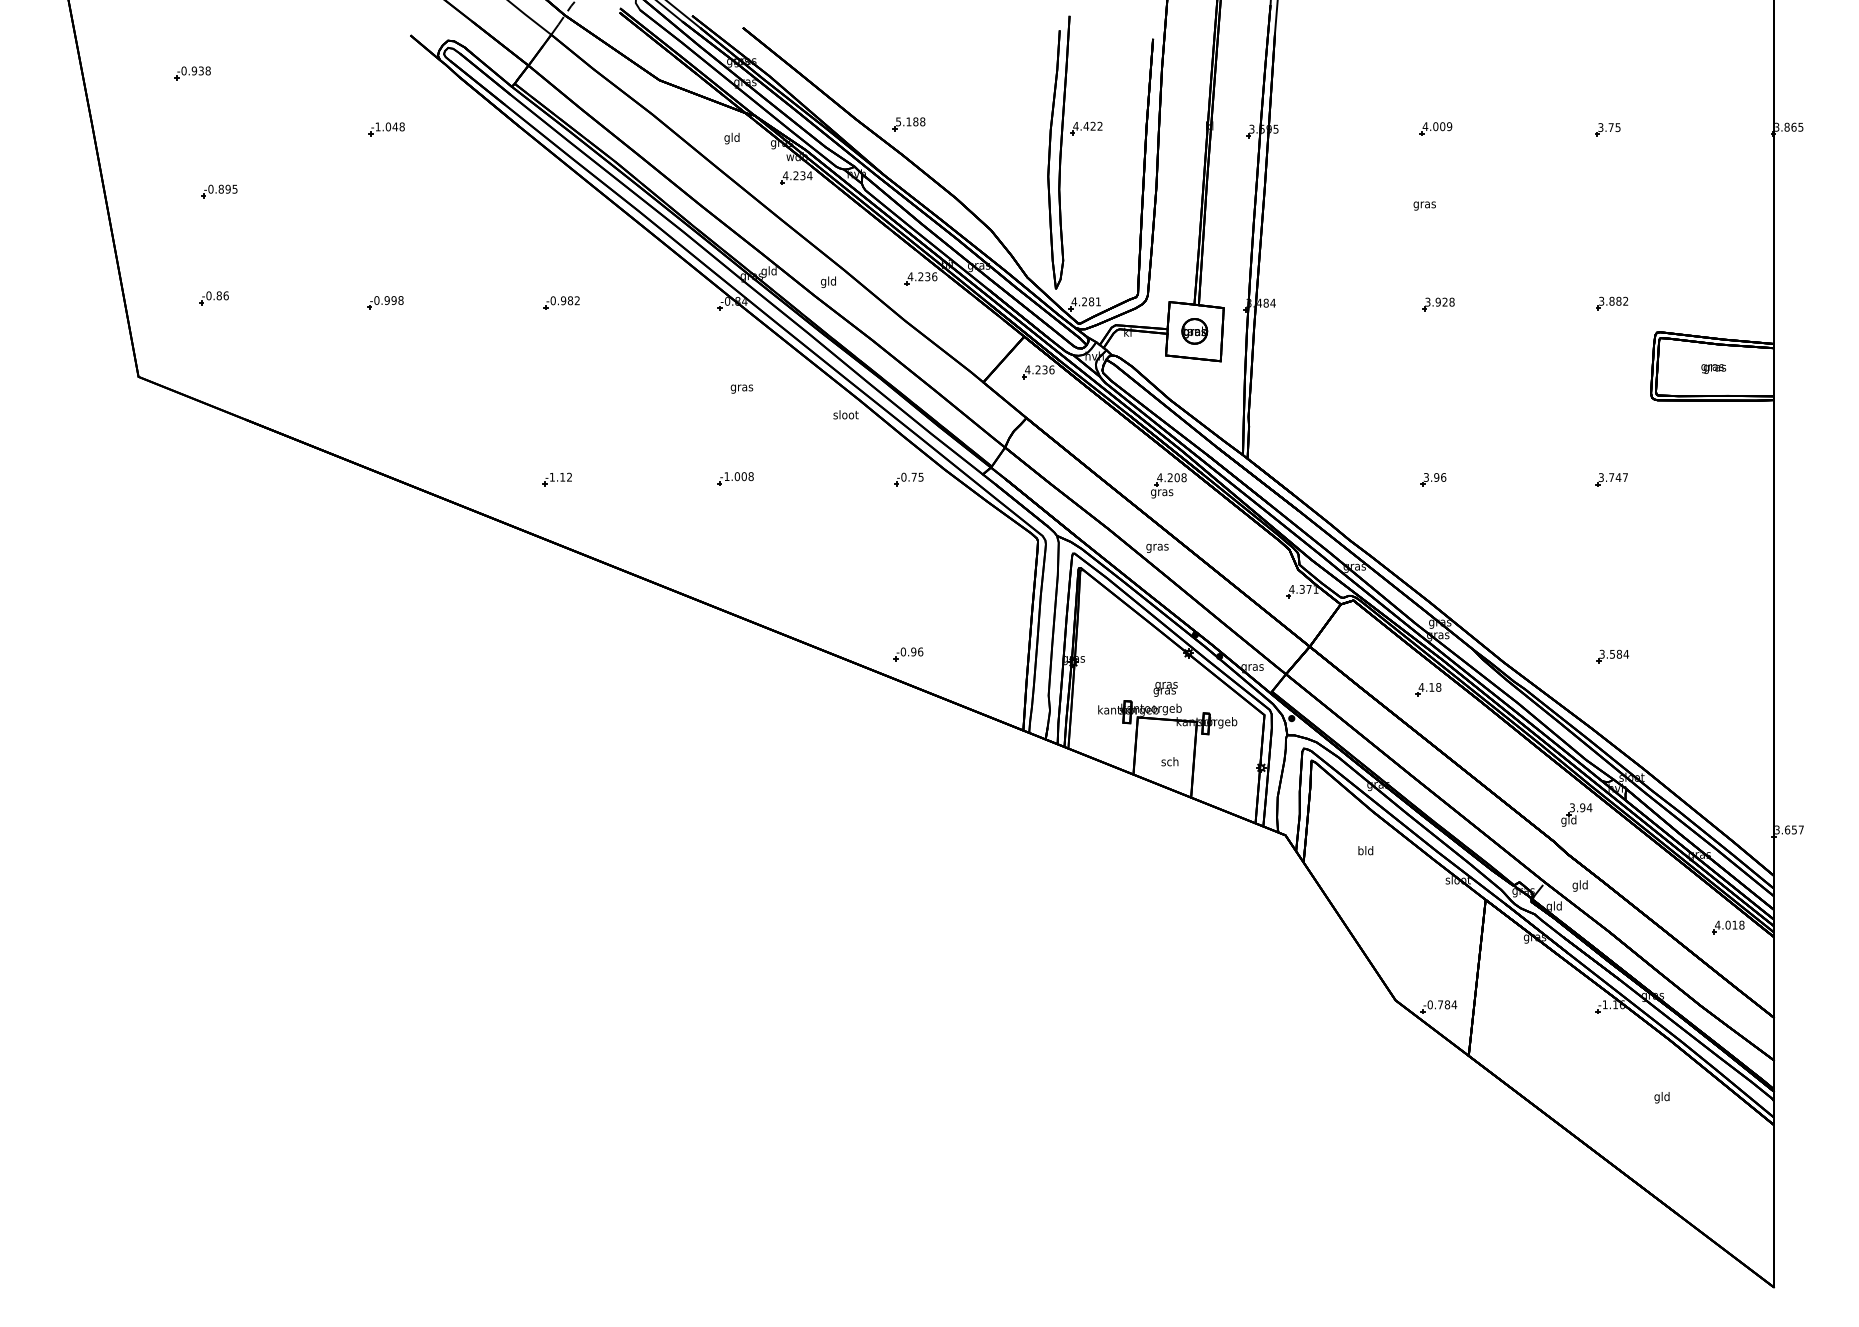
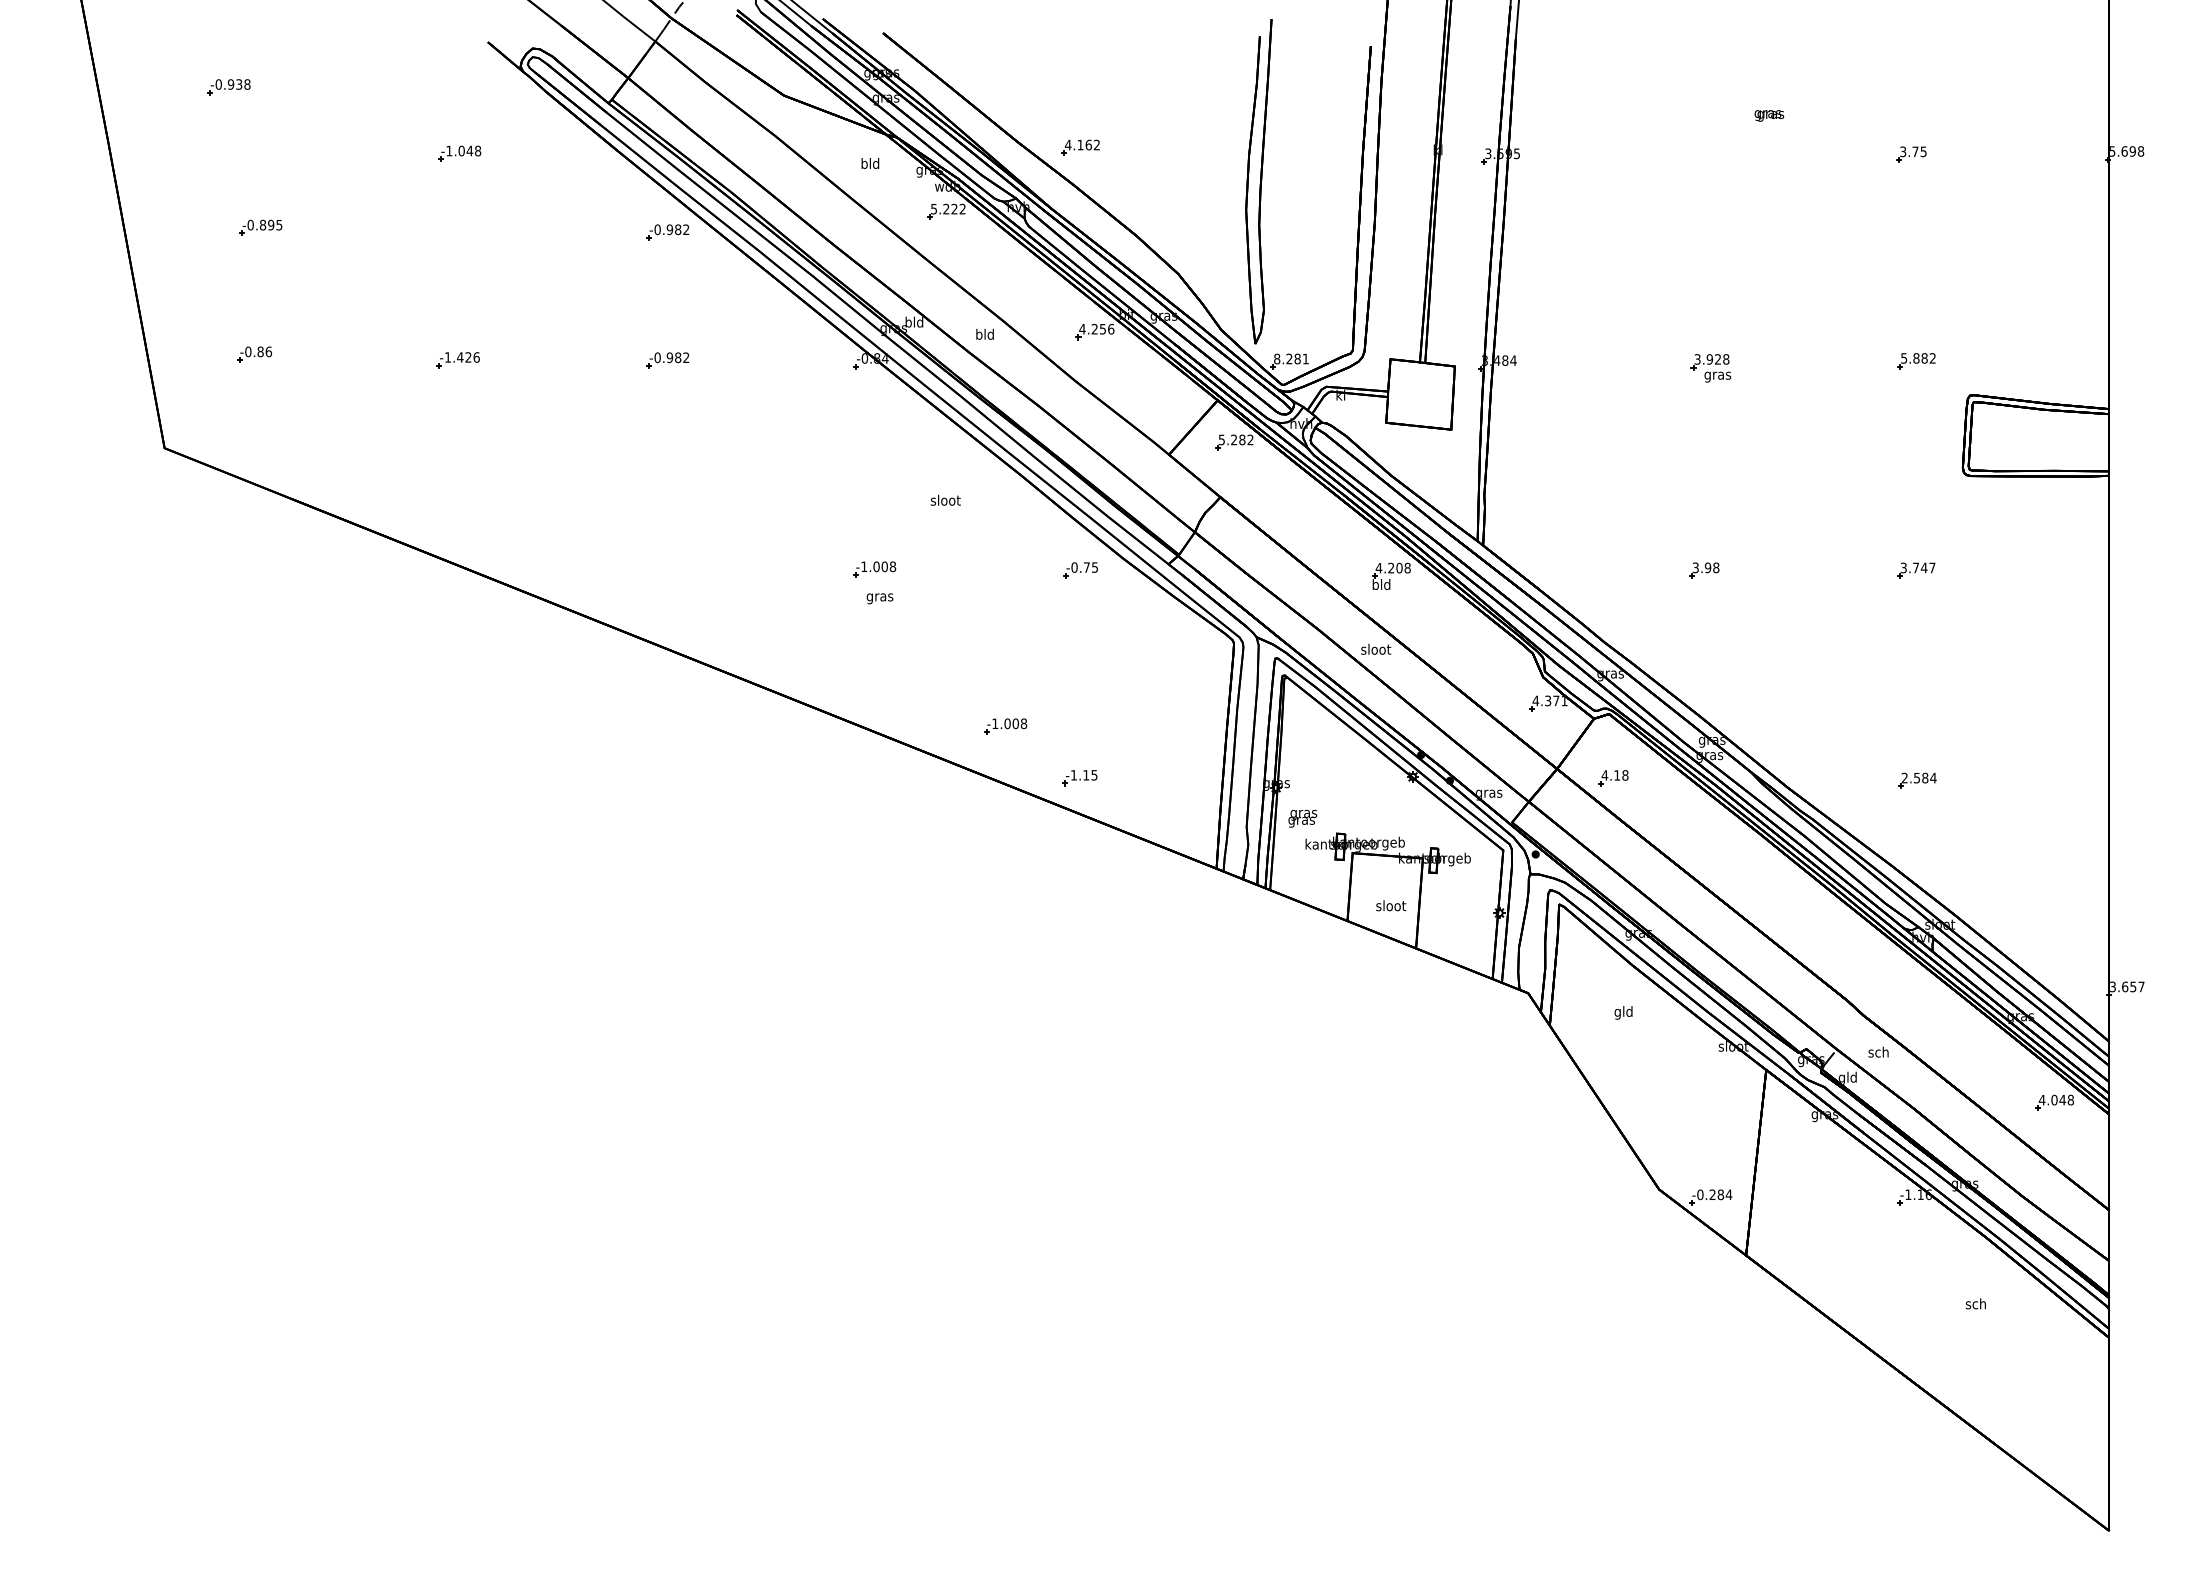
text: (910, 121) -> (1082, 144), 5.188 -> 4.162
text: (1789, 127) -> (2127, 151), 3.865 -> 5.698
part: (1086, 128) -> (1291, 153), removed
part: (1436, 128) -> (1707, 153), removed
text: (727, 138) -> (864, 164), gld -> bld
text: (797, 175) -> (948, 208), 4.234 -> 5.222
part: (561, 195) -> (667, 232), added
text: (1424, 205) -> (1717, 376), moved
text: (764, 271) -> (908, 323), gld -> bld
text: (927, 276) -> (1102, 328), 4.236 -> 4.256
text: (823, 282) -> (978, 335), gld -> bld
text: (388, 300) -> (461, 357), -0.998 -> -1.426
text: (1601, 300) -> (1904, 357), 3.882 -> 5.882
text: (1073, 301) -> (1276, 358), 4.281 -> 8.281
part: (1194, 330) -> (1420, 393), removed
text: (1713, 368) -> (1769, 115), moved
text: (1039, 369) -> (1235, 439), 4.236 -> 5.282
text: (741, 388) -> (879, 598), moved
text: (845, 414) -> (945, 499), moved
text: (1443, 477) -> (1716, 567), 3.96 -> 3.98
part: (557, 479) -> (662, 570), removed
text: (1162, 492) -> (1381, 585), gras -> bld
text: (1157, 547) -> (1376, 650), gras -> sloot
part: (845, 610) -> (1005, 726), added
text: (911, 652) -> (1083, 775), -0.96 -> -1.15
text: (1601, 654) -> (1904, 778), 3.584 -> 2.584
text: (1165, 689) -> (1302, 818), moved
part: (1428, 689) -> (1613, 778), moved
text: (1170, 761) -> (1391, 905), sch -> sloot
part: (1576, 815) -> (1874, 969), removed
text: (1360, 851) -> (1617, 1012), bld -> gld
text: (1580, 885) -> (1878, 1053), gld -> sch
text: (1734, 925) -> (2062, 1100), 4.018 -> 4.048
text: (1440, 1004) -> (1712, 1194), -0.784 -> -0.284
text: (1661, 1097) -> (1975, 1305), gld -> sch

